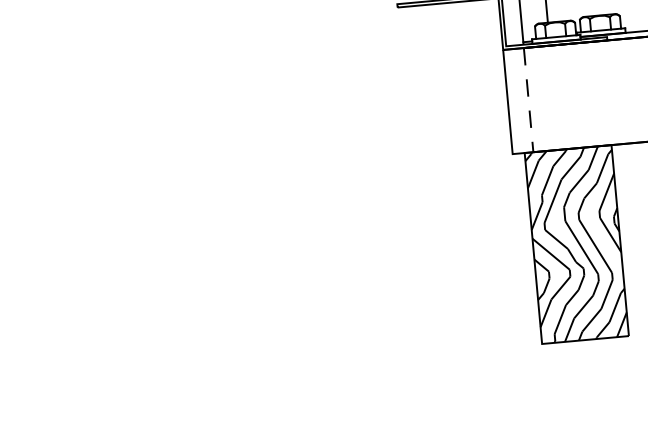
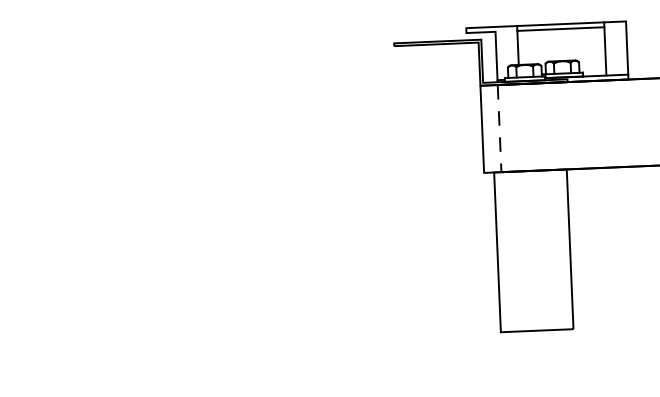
hatch: (576, 244) -> (533, 250), removed

